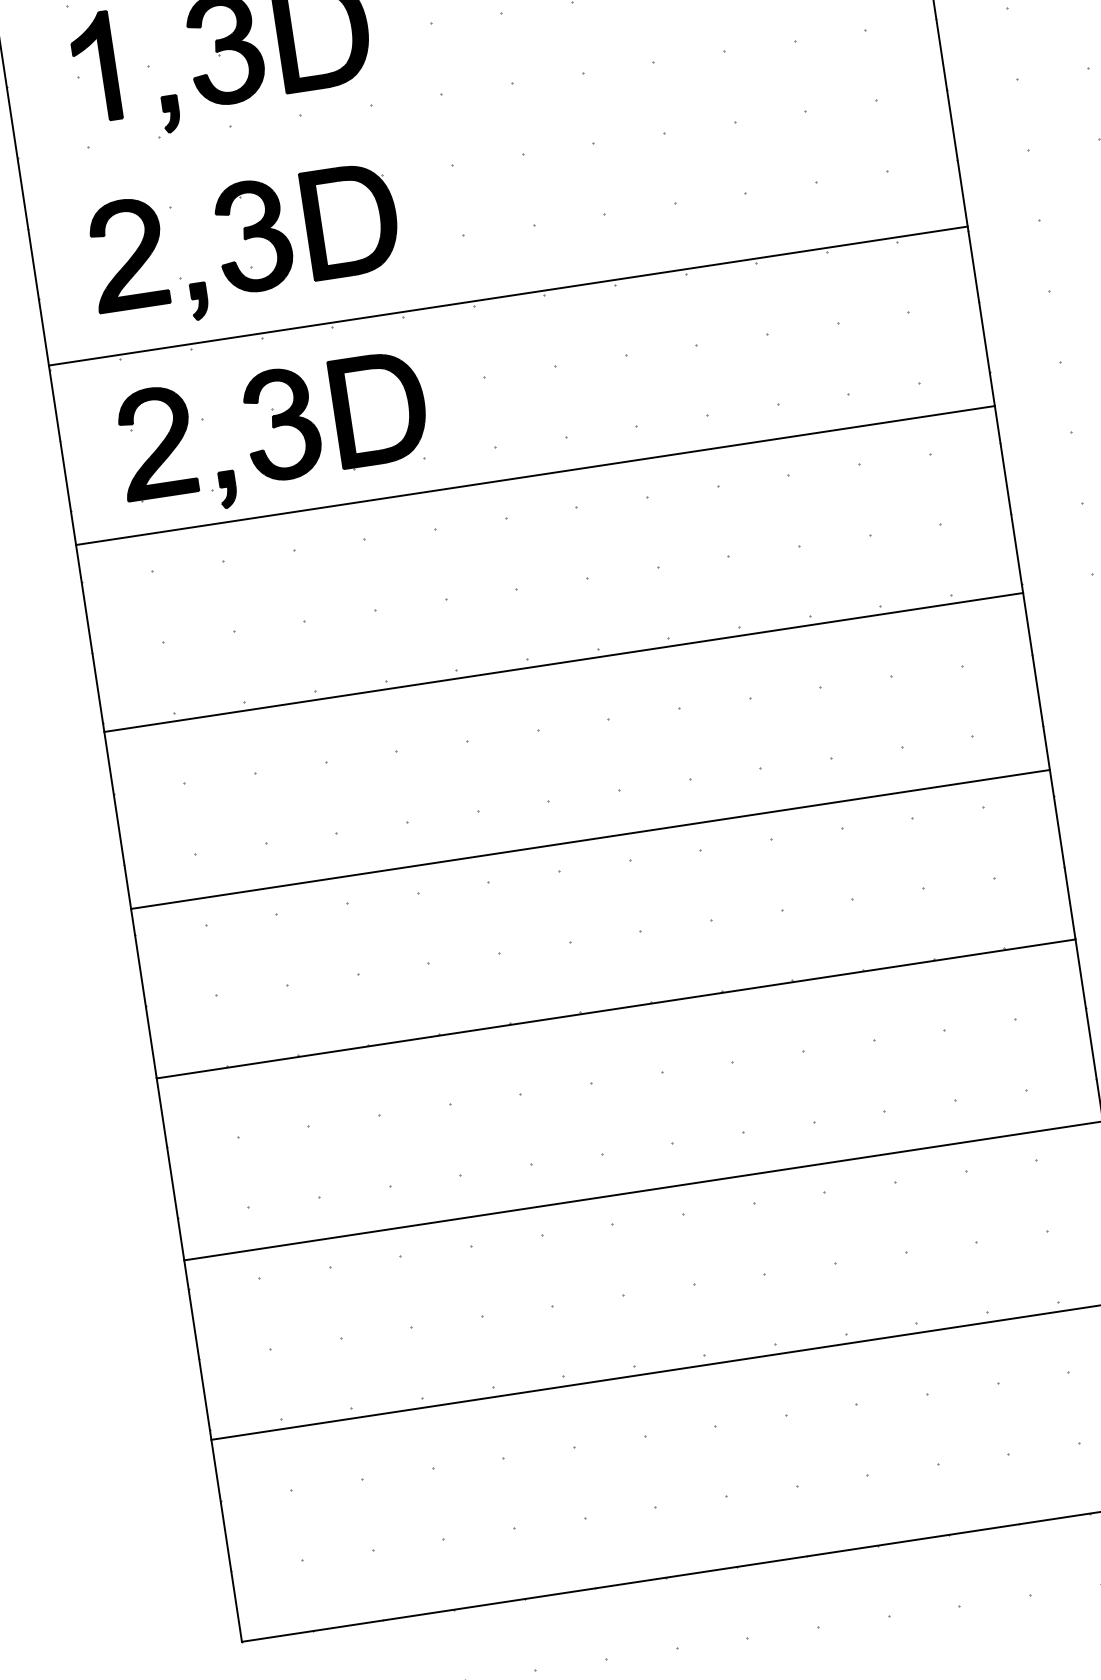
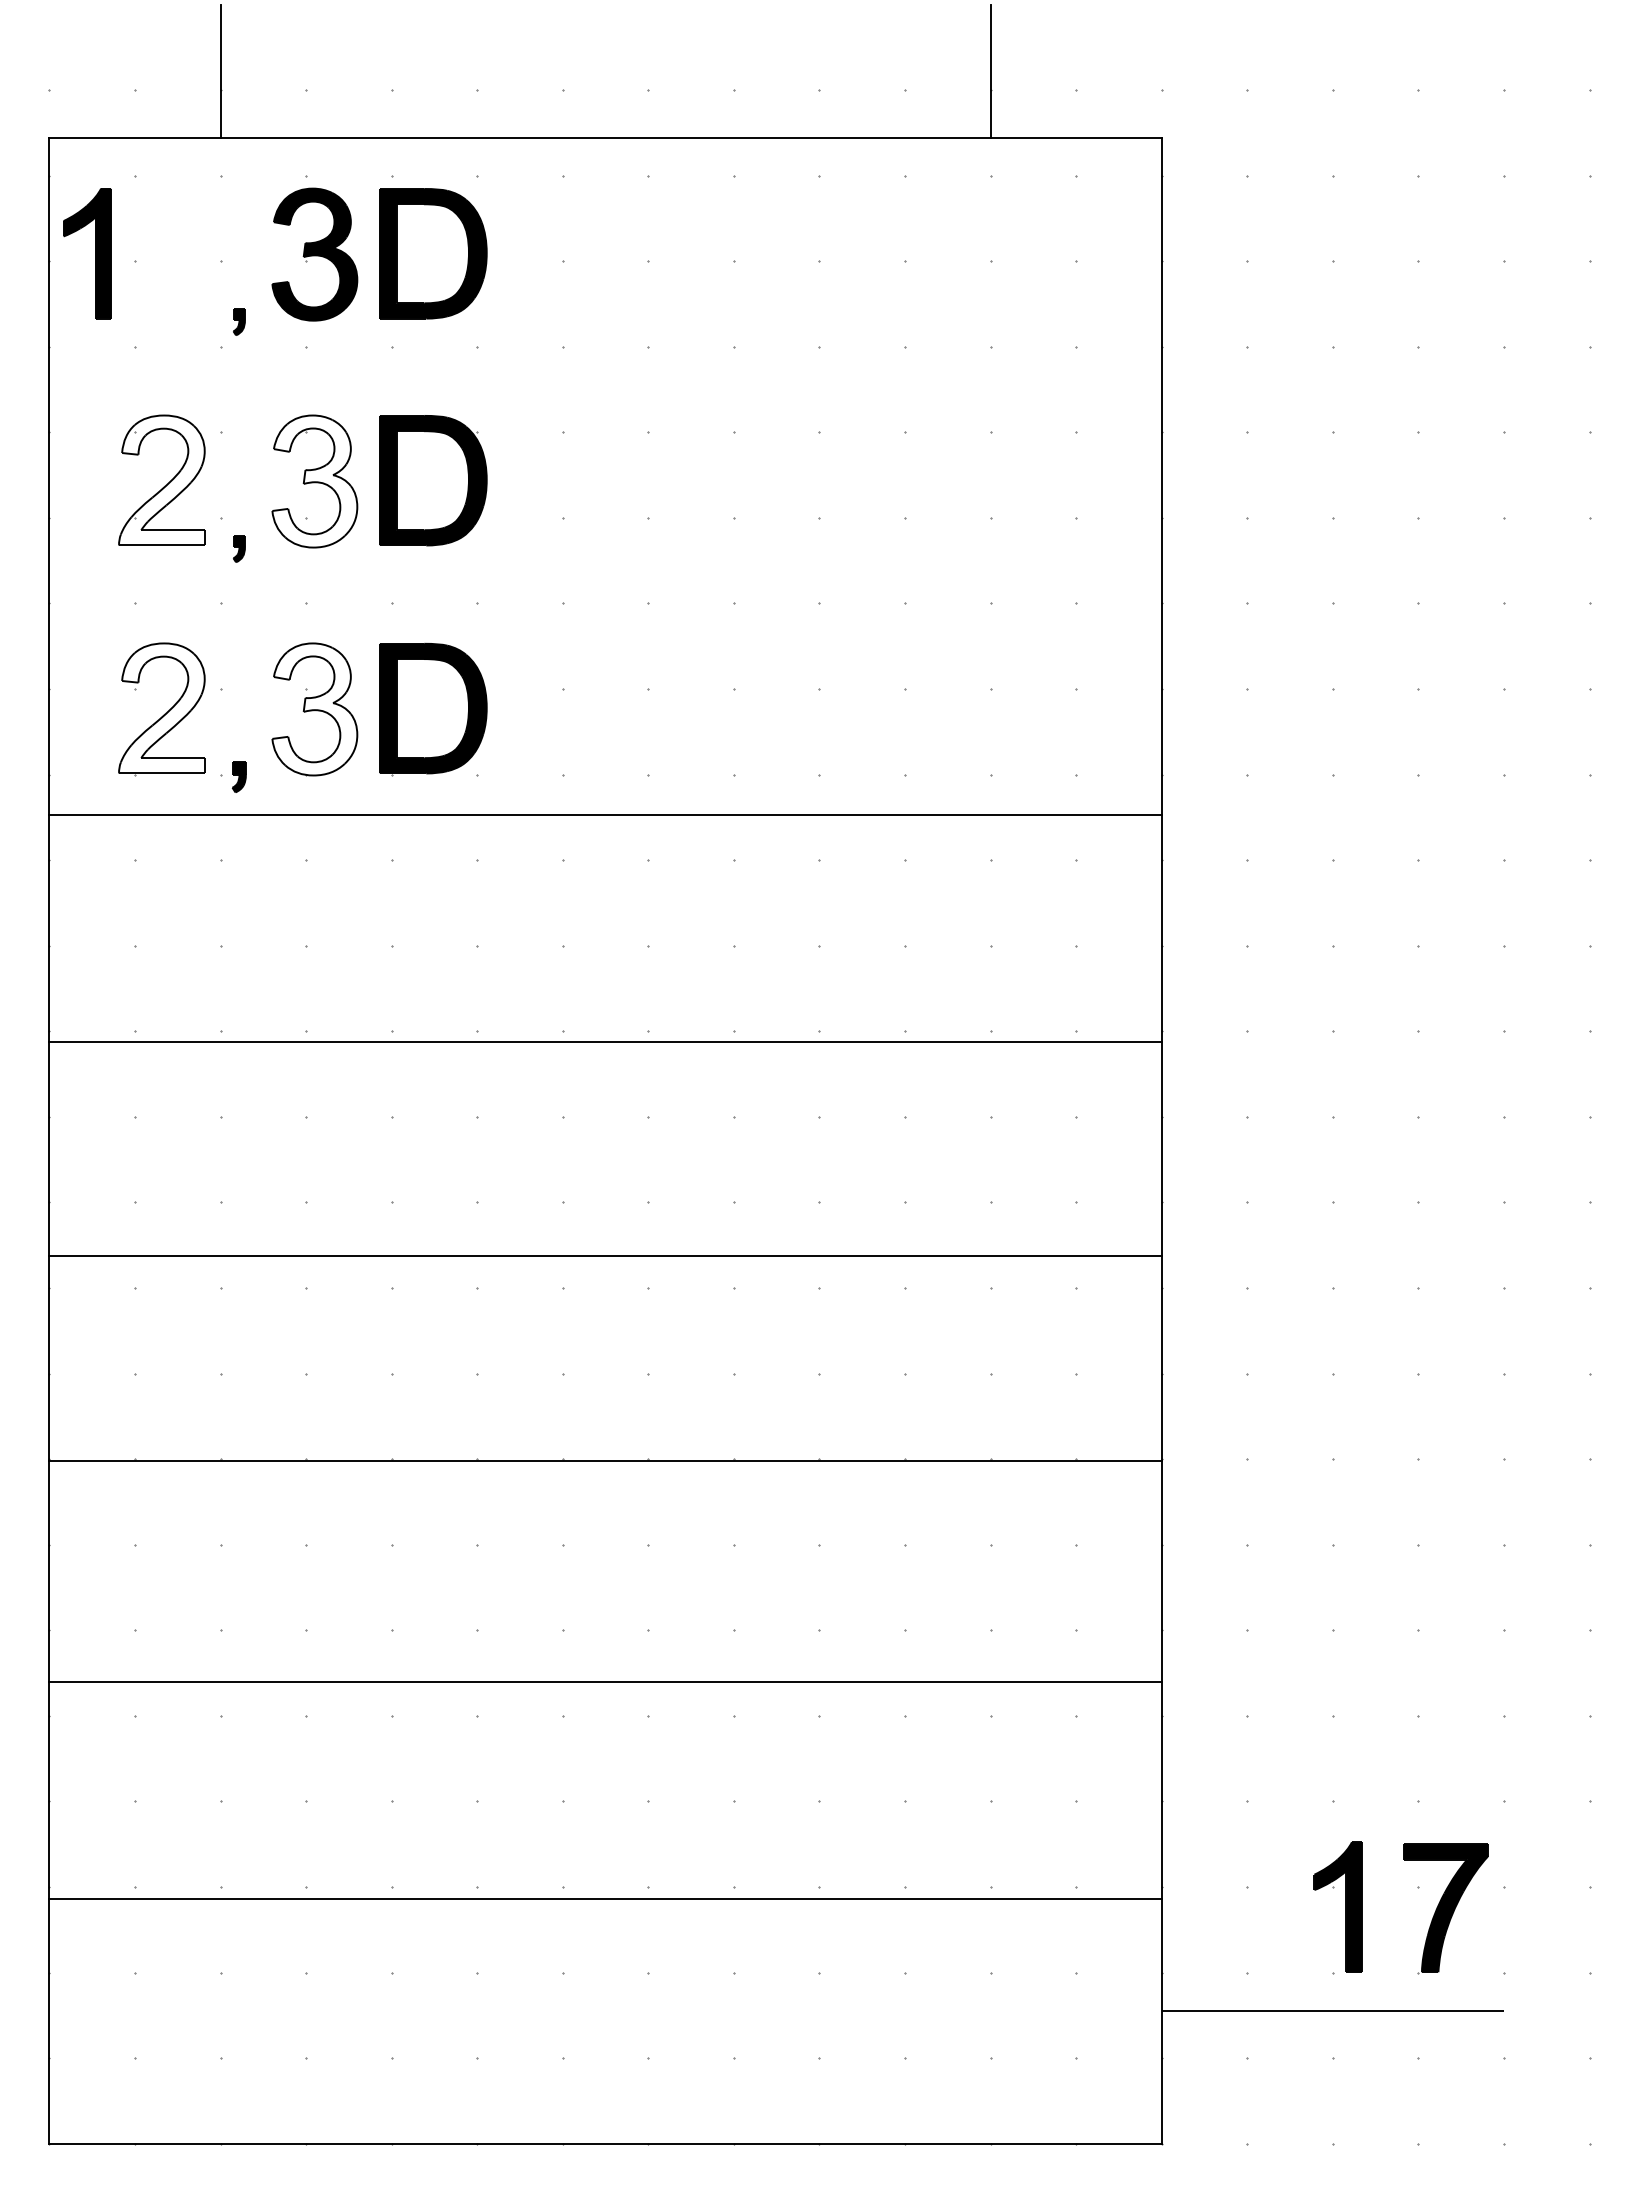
part: (101, 66) -> (95, 253), moved
part: (171, 113) -> (239, 321), size x0.6
fill: (253, 236) -> (314, 481), removed
fill: (126, 254) -> (161, 480), removed
line: (508, 296) -> (605, 598), removed
part: (199, 300) -> (239, 548), size x0.6
fill: (281, 424) -> (314, 709), removed
fill: (155, 442) -> (161, 708), removed
part: (228, 489) -> (239, 776), size x0.7

